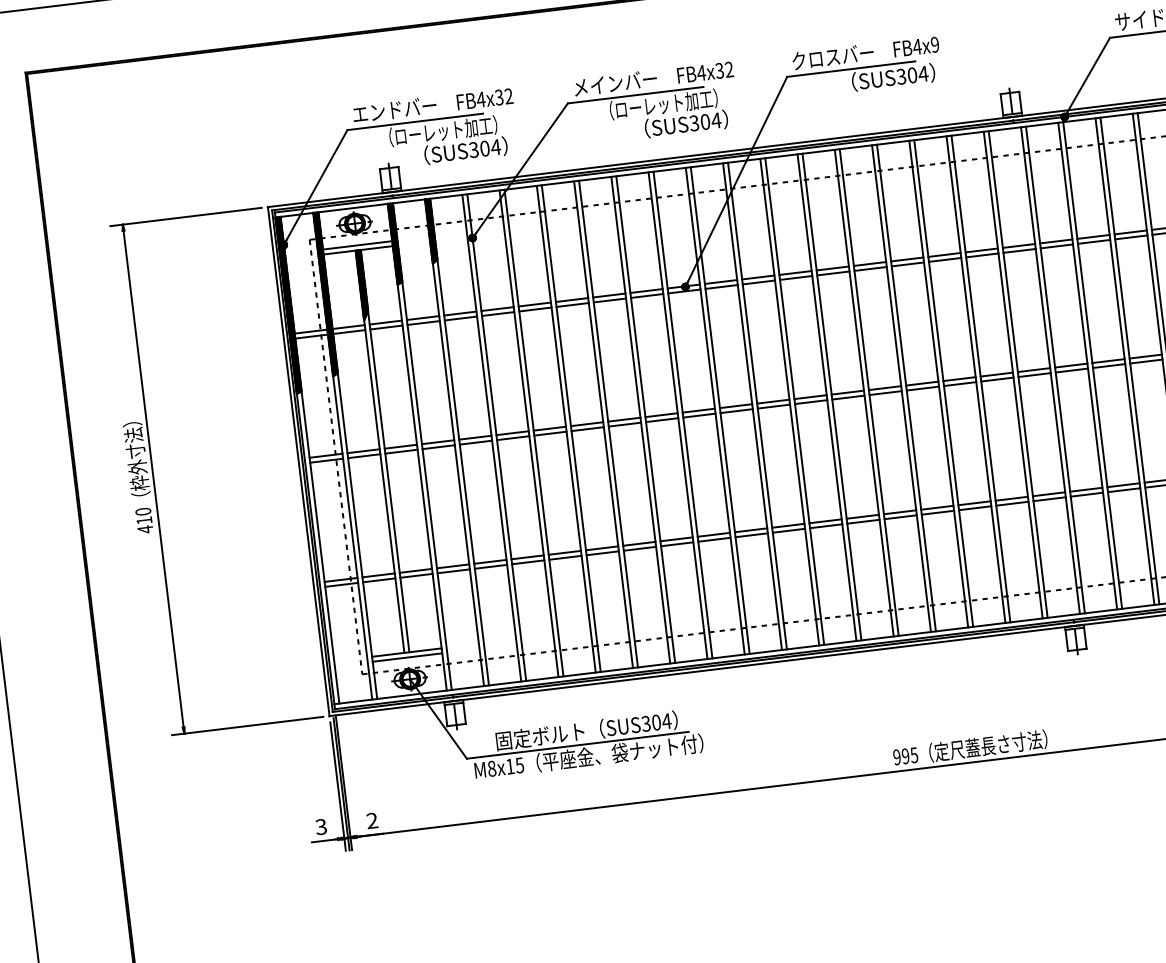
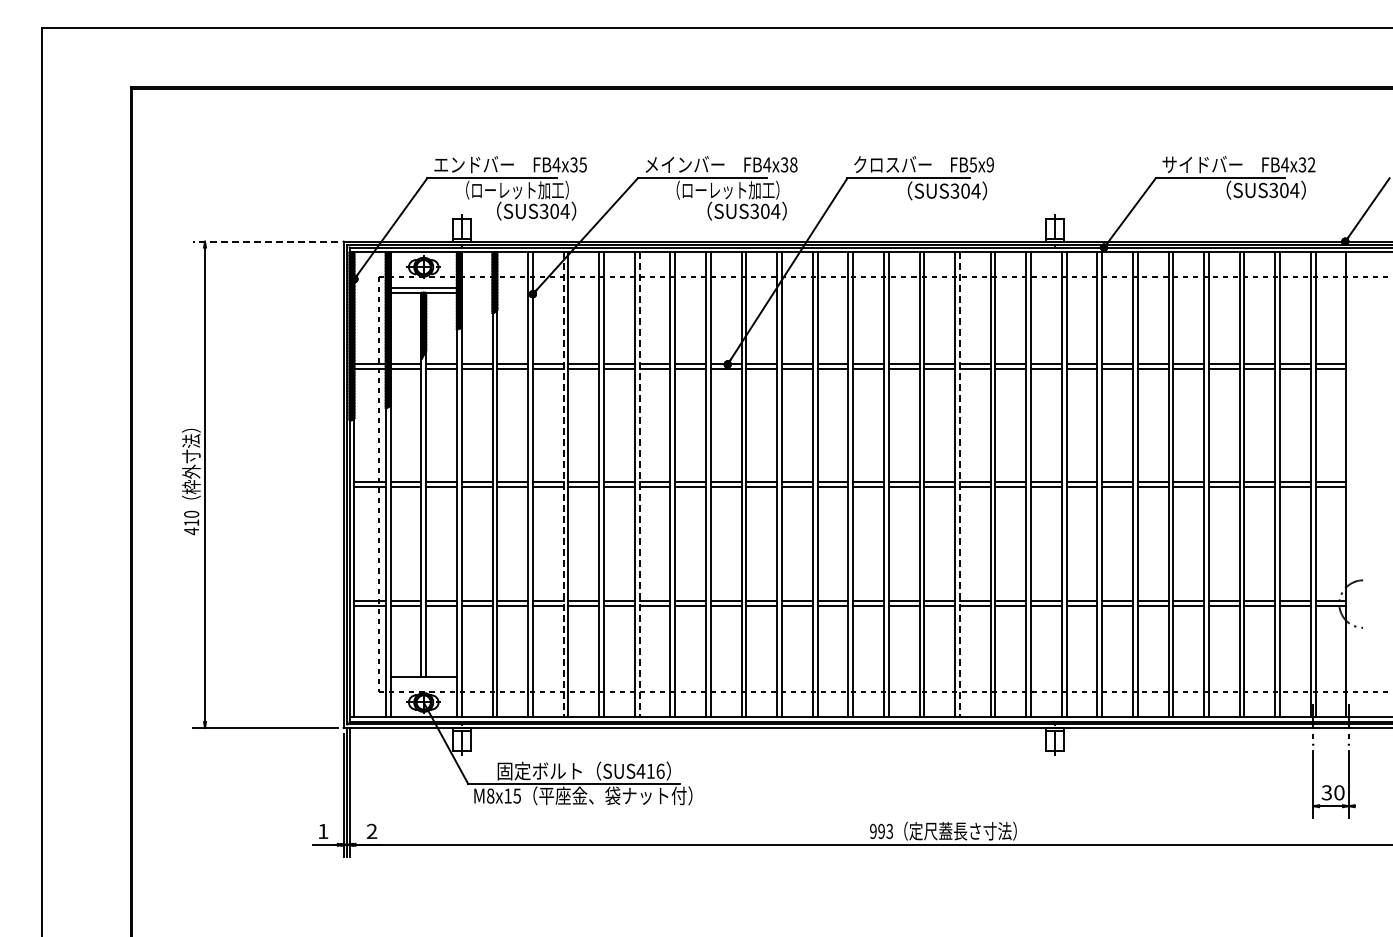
text: (917, 46) -> (973, 164), FB4x9 -> FB5x9
text: (729, 69) -> (793, 164), FB4x32 -> FB4x38
text: (508, 96) -> (582, 164), FB4x32 -> FB4x35
line: (185, 216) -> (264, 241), solid -> dashed
line: (943, 384) -> (959, 485), solid -> dashed
line: (608, 424) -> (639, 485), solid -> dashed
line: (528, 434) -> (563, 485), solid -> dashed
line: (407, 657) -> (423, 681), removed
text: (656, 721) -> (650, 770), SUS304 -> SUS416
text: (913, 754) -> (889, 830), 995 -> 993
text: (321, 827) -> (323, 831), 3 -> 1

